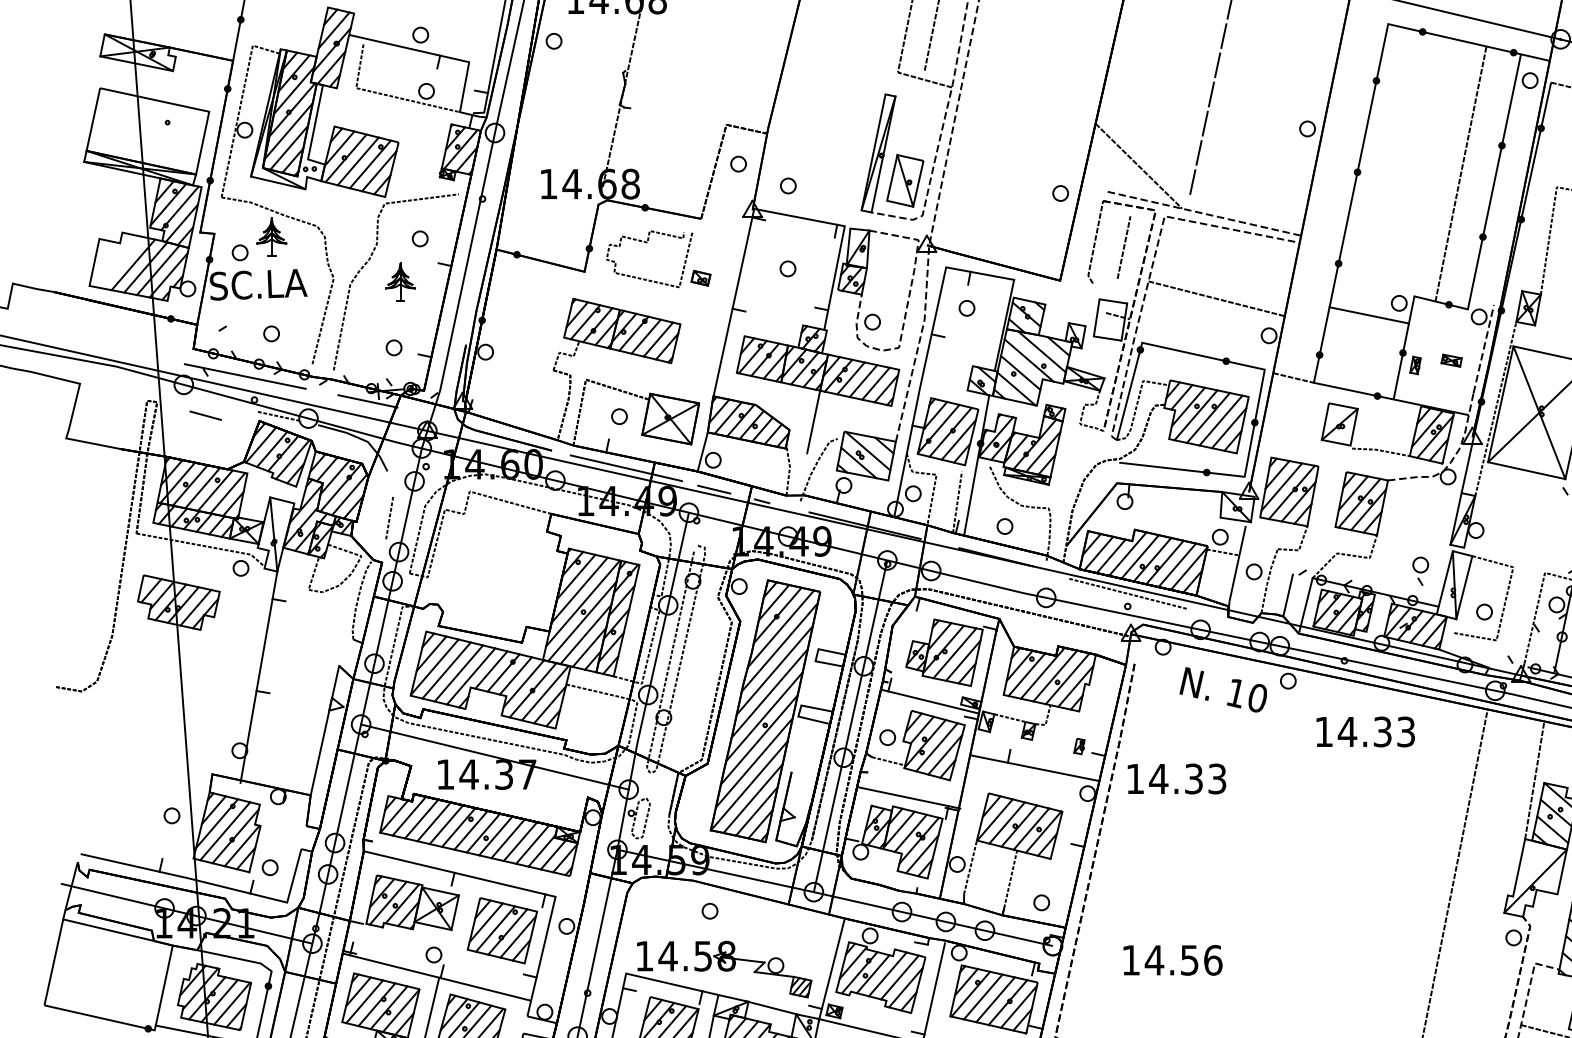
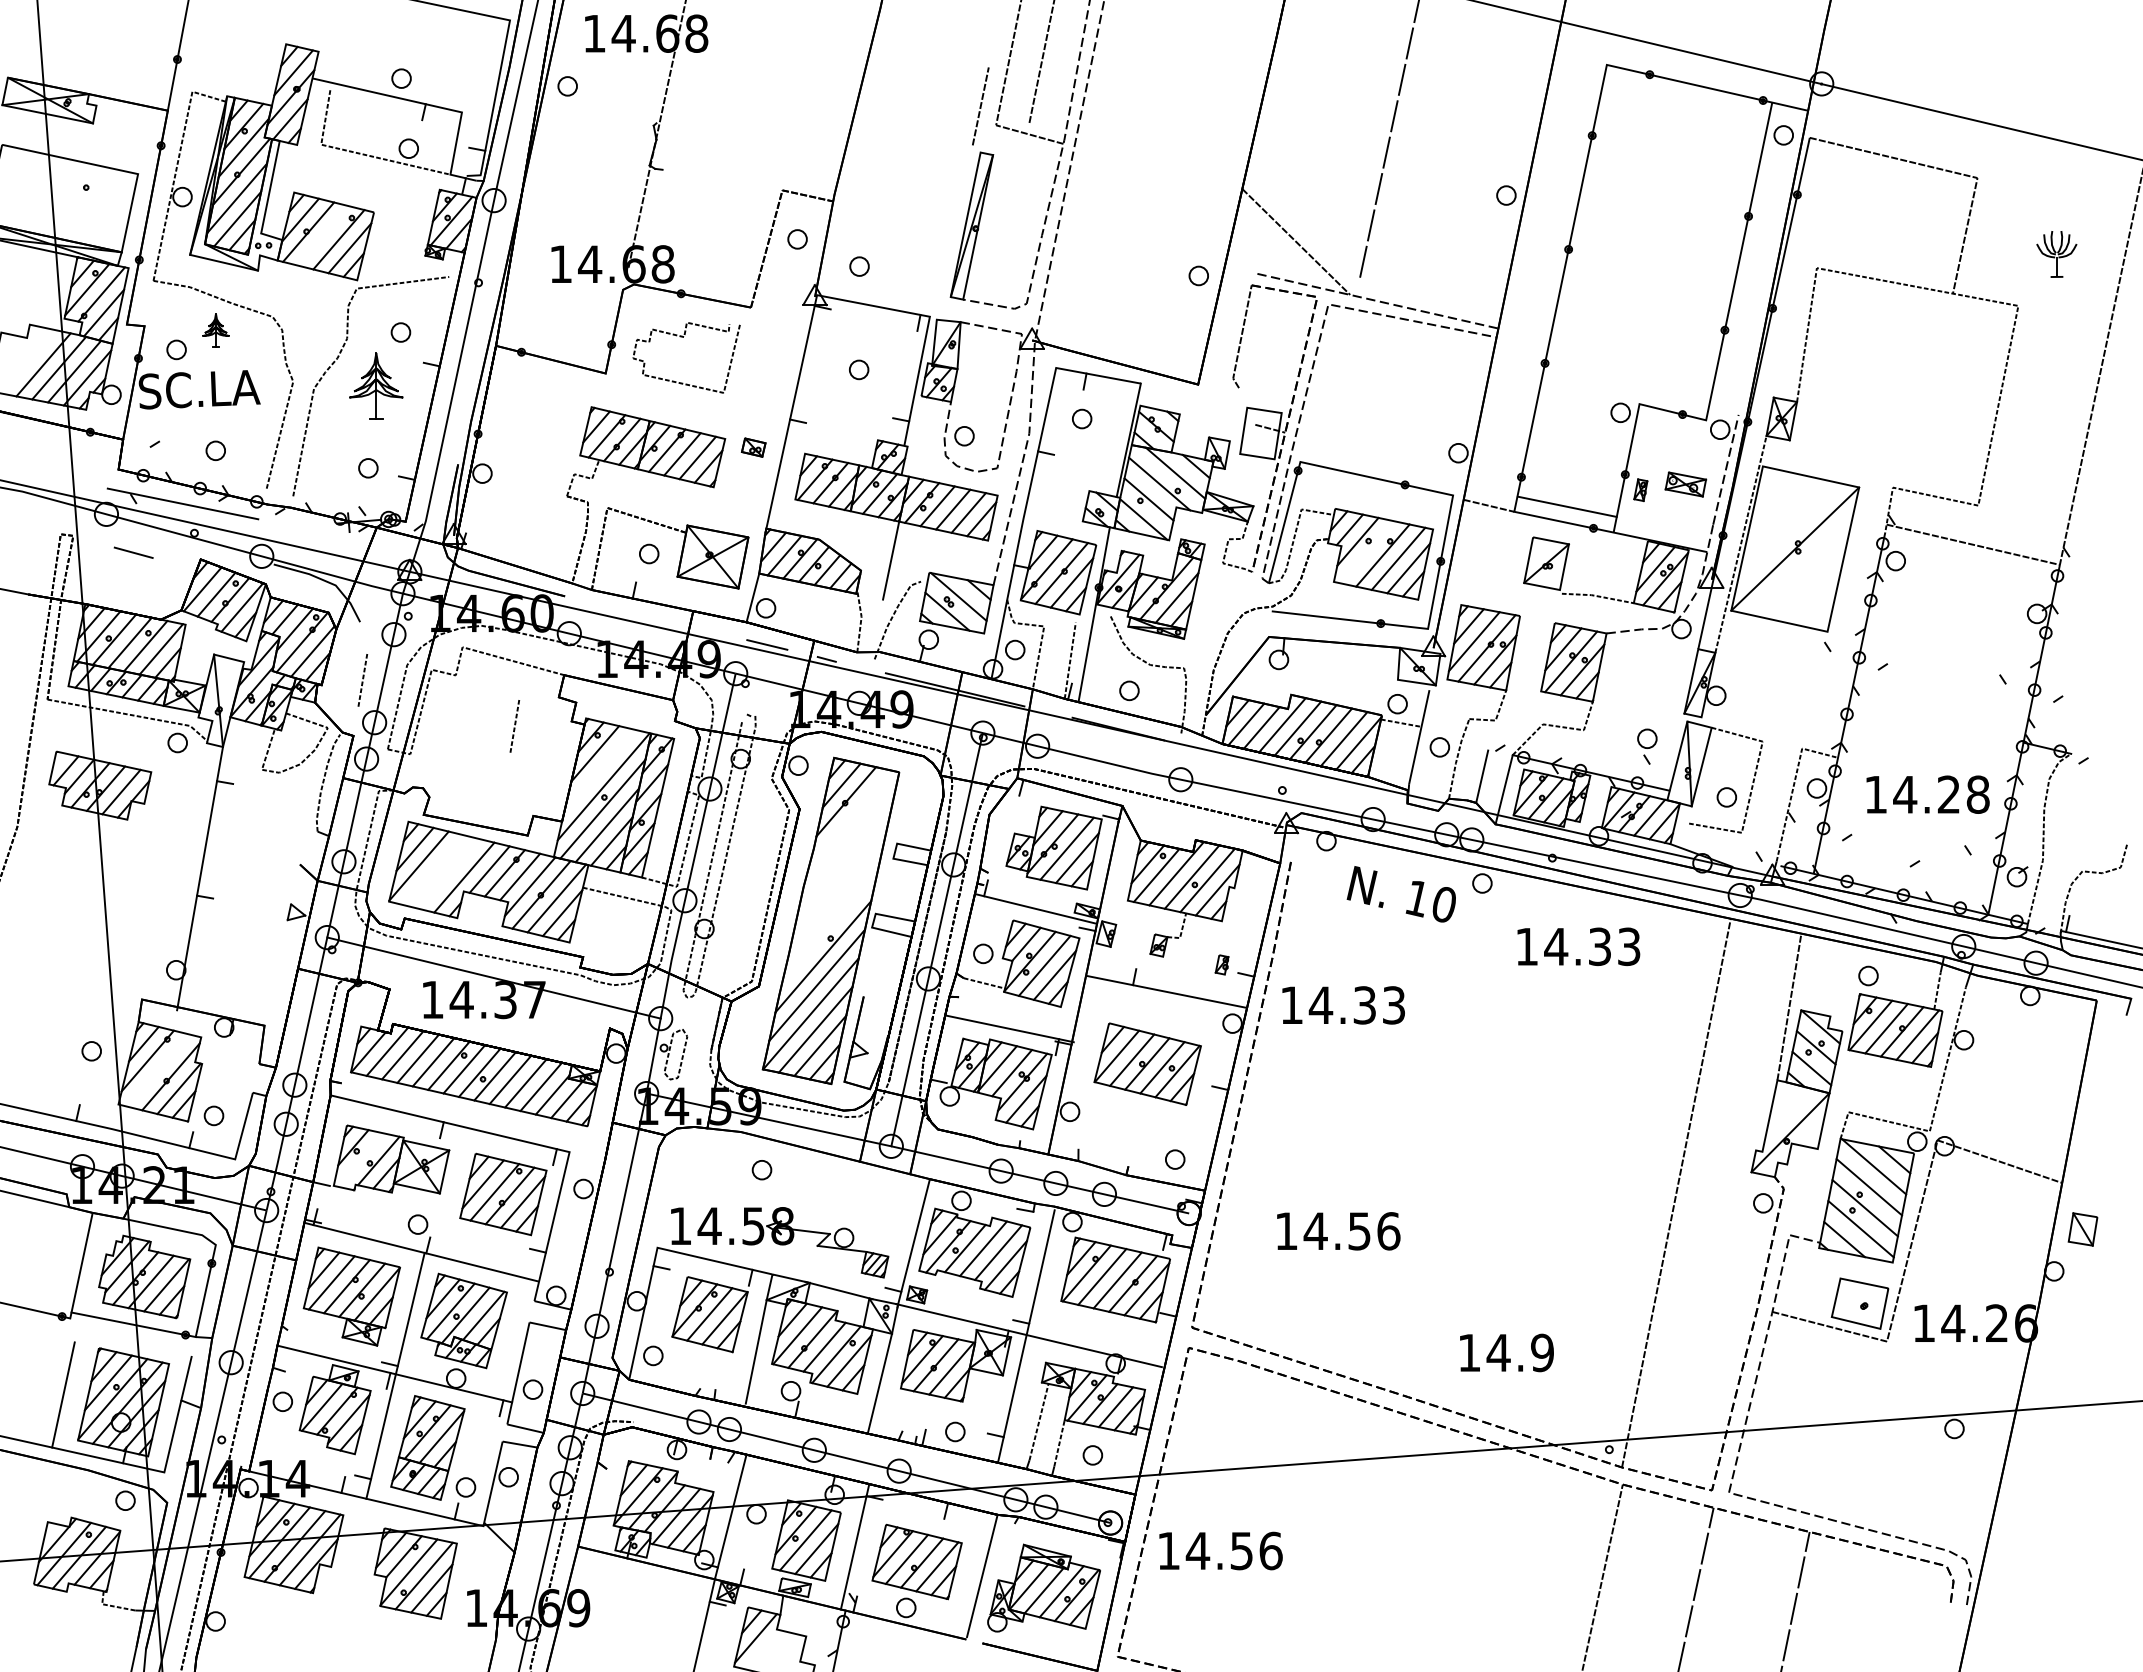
line: (358, 161) -> (323, 235), removed
line: (1460, 173) -> (1697, 251), removed
part: (904, 181) -> (1004, 260), removed
part: (271, 237) -> (215, 330), size x0.7
line: (1123, 247) -> (980, 106), moved
part: (700, 278) -> (753, 447), moved
part: (400, 282) -> (376, 386), size x1.4
line: (1216, 298) -> (1393, 406), removed
line: (1368, 315) -> (1566, 506), moved
part: (1451, 360) -> (1685, 483), size x1.6
line: (367, 401) -> (335, 534), removed
line: (1538, 412) -> (1794, 548), removed
line: (1196, 415) -> (1367, 552), removed
line: (279, 416) -> (225, 553), removed
line: (626, 468) -> (657, 618), removed
line: (511, 554) -> (514, 725), added
line: (579, 589) -> (599, 769), removed
line: (1127, 593) -> (1282, 774), removed
line: (781, 628) -> (850, 818), removed
line: (779, 647) -> (848, 841), removed
line: (446, 670) -> (433, 870), removed
line: (774, 670) -> (842, 870), removed
line: (459, 673) -> (449, 873), removed
line: (769, 693) -> (836, 898), removed
line: (764, 716) -> (829, 927), removed
line: (1009, 718) -> (1135, 929), removed
line: (324, 730) -> (281, 944), removed
line: (225, 831) -> (158, 1070), removed
line: (970, 867) -> (1086, 1115), removed
line: (1010, 879) -> (1136, 1130), removed
line: (388, 902) -> (361, 1159), removed

